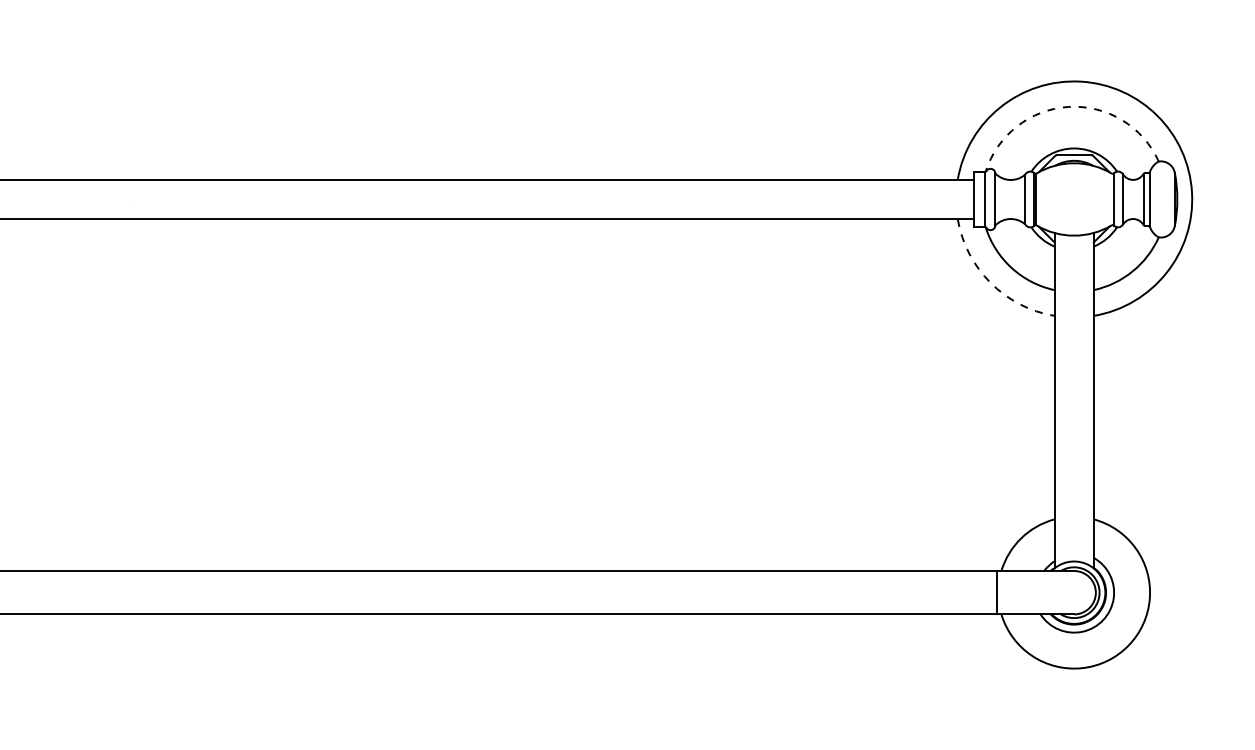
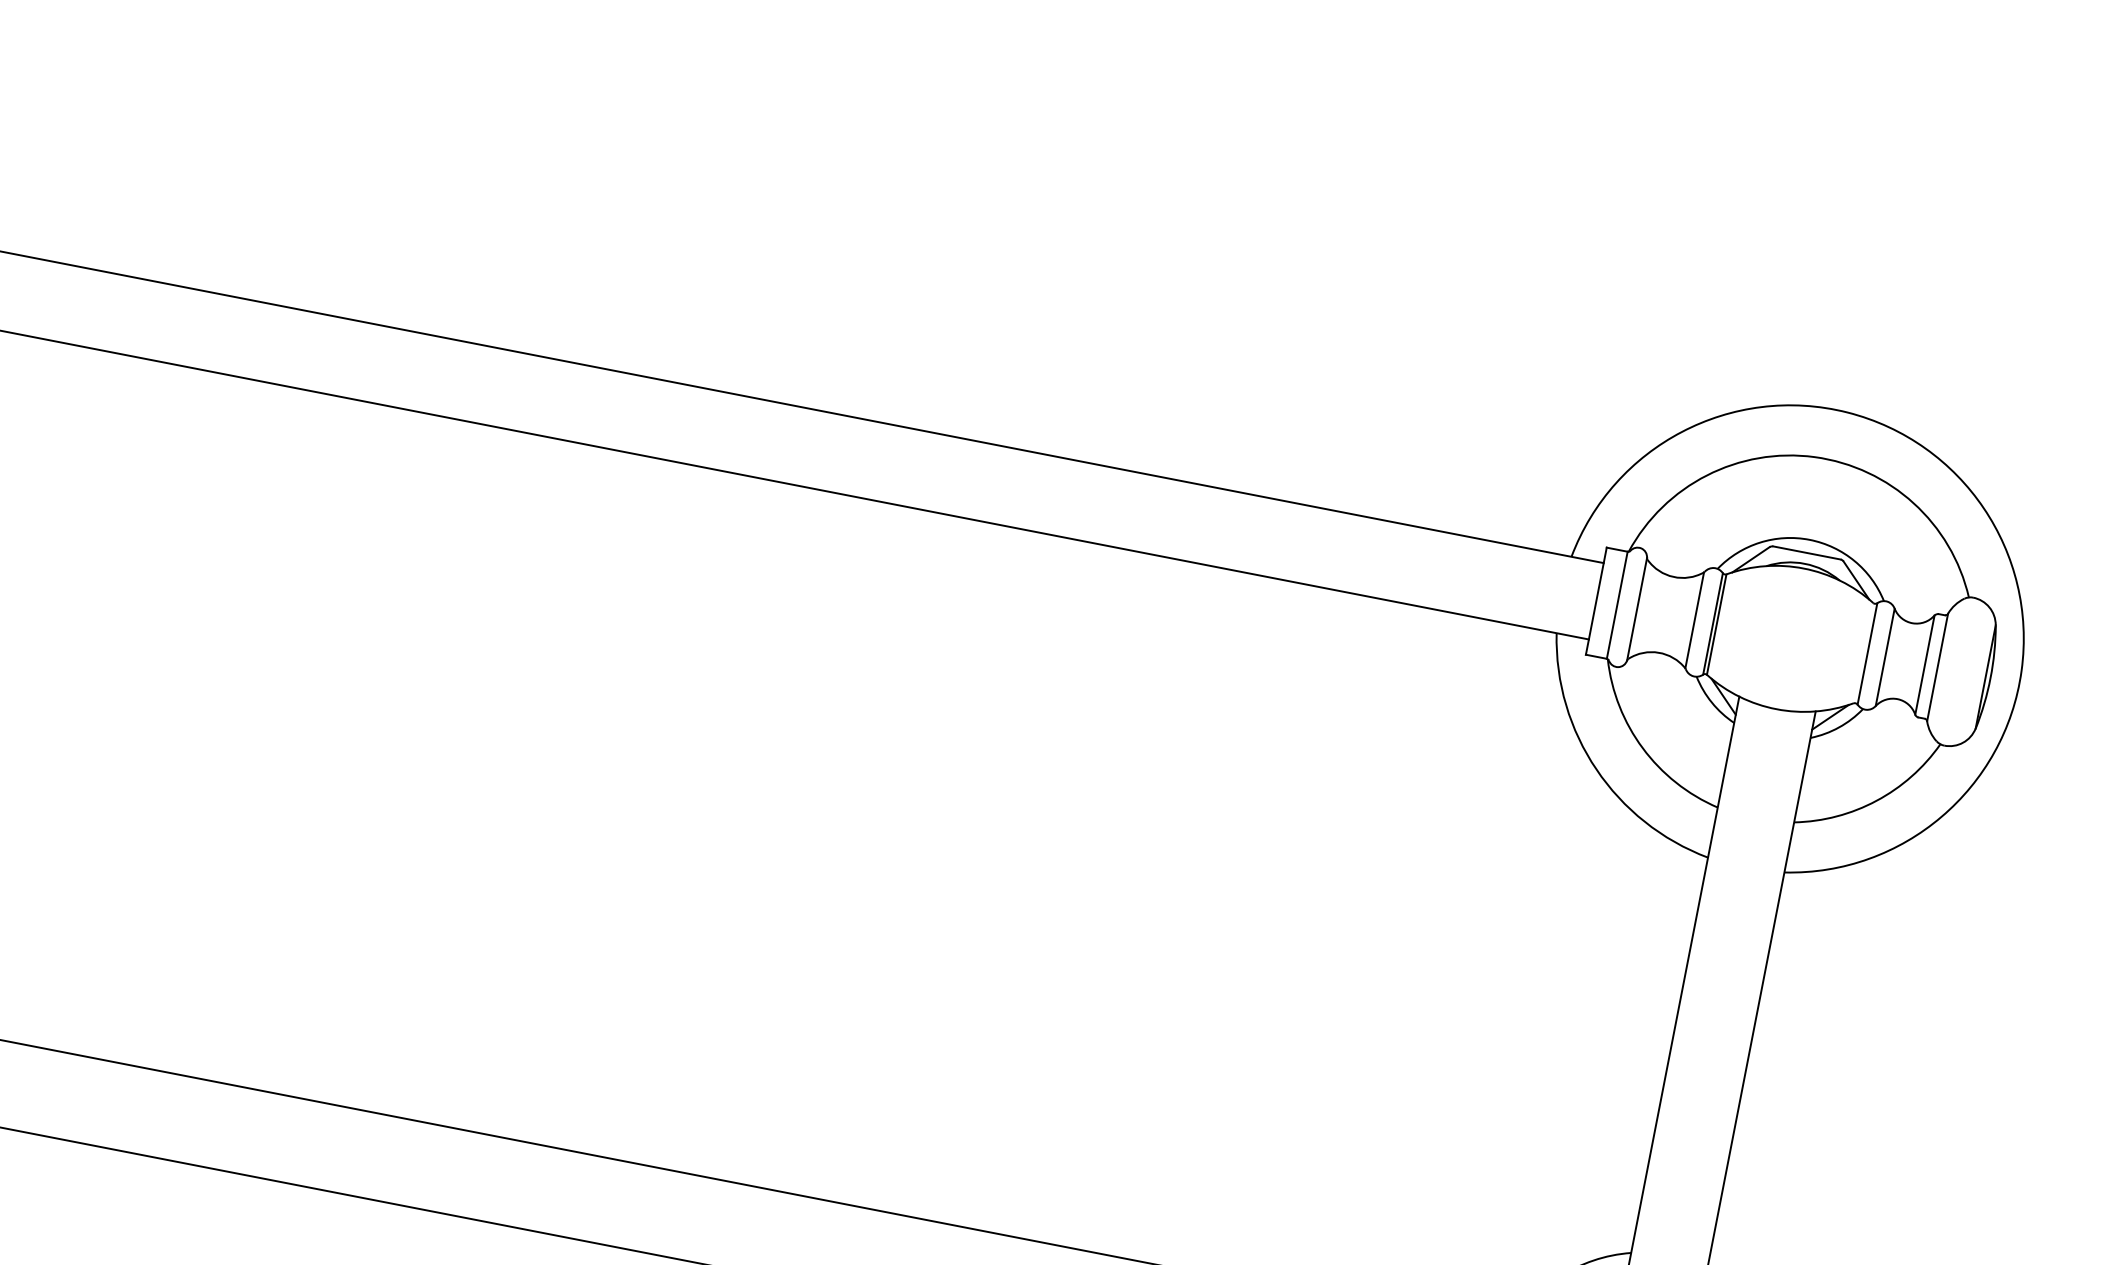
arc: (1068, 106) -> (1814, 456), dashed -> solid
arc: (990, 282) -> (1596, 768), dashed -> solid

